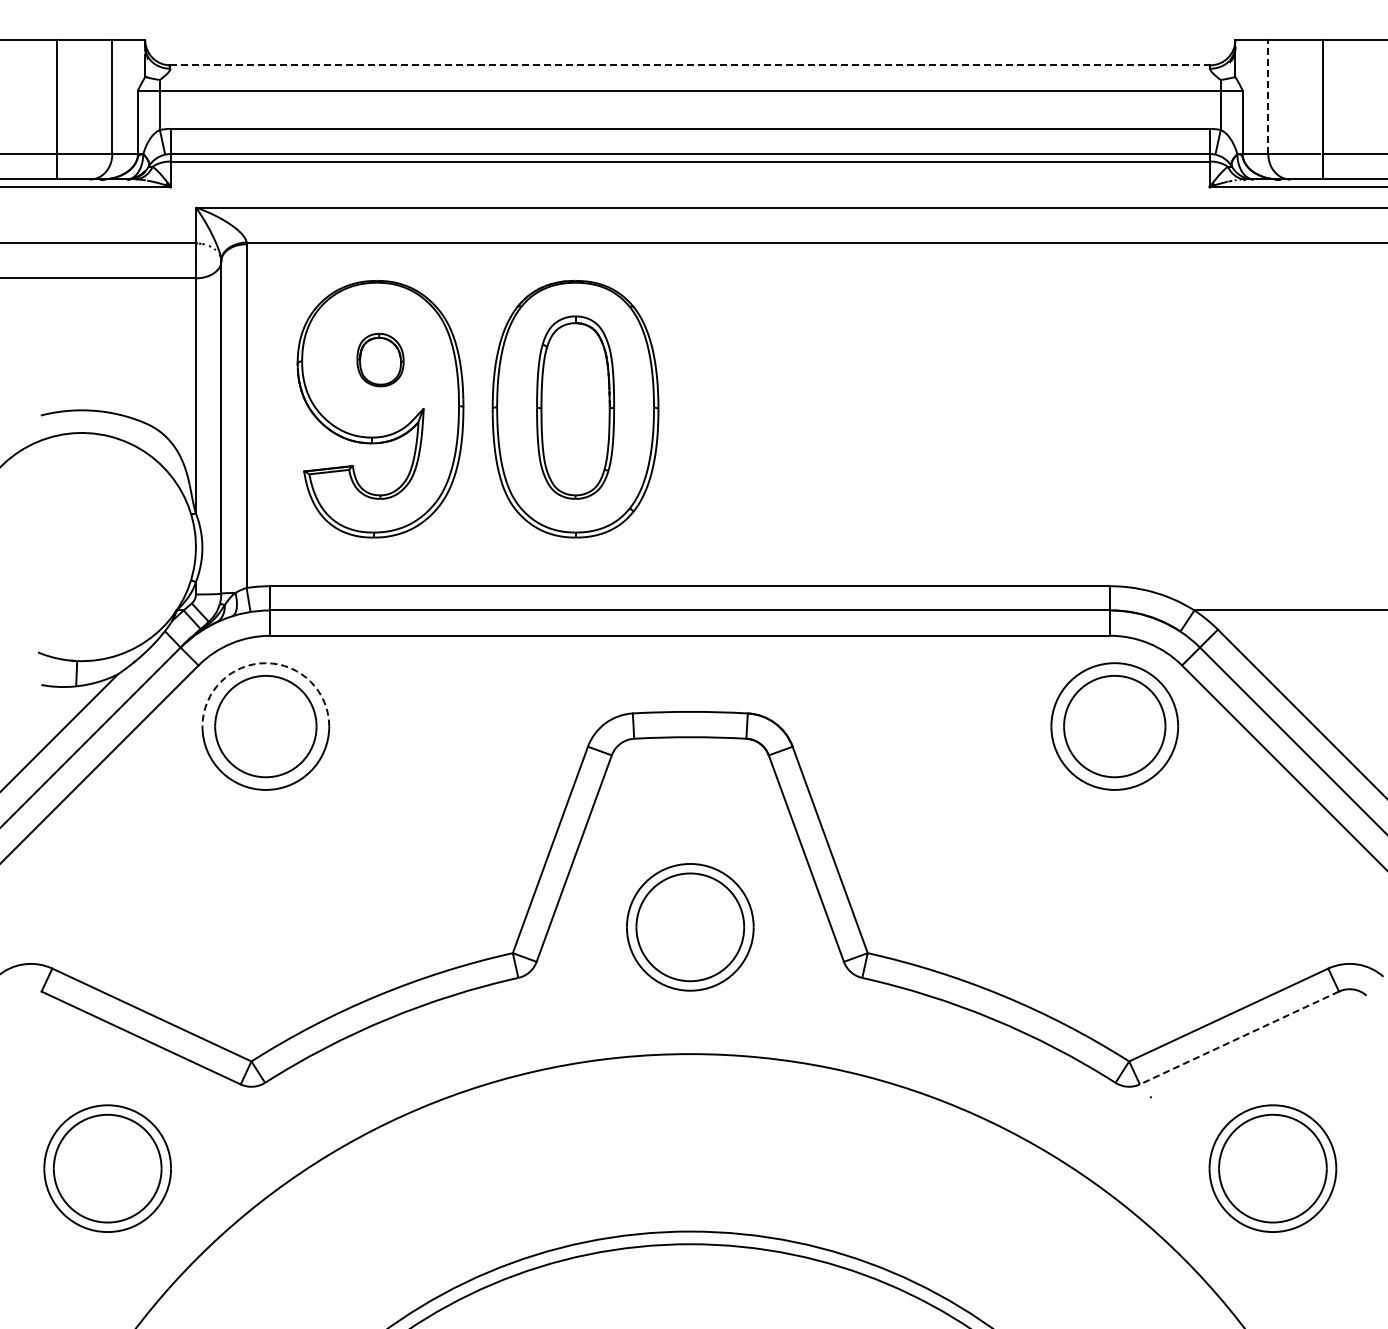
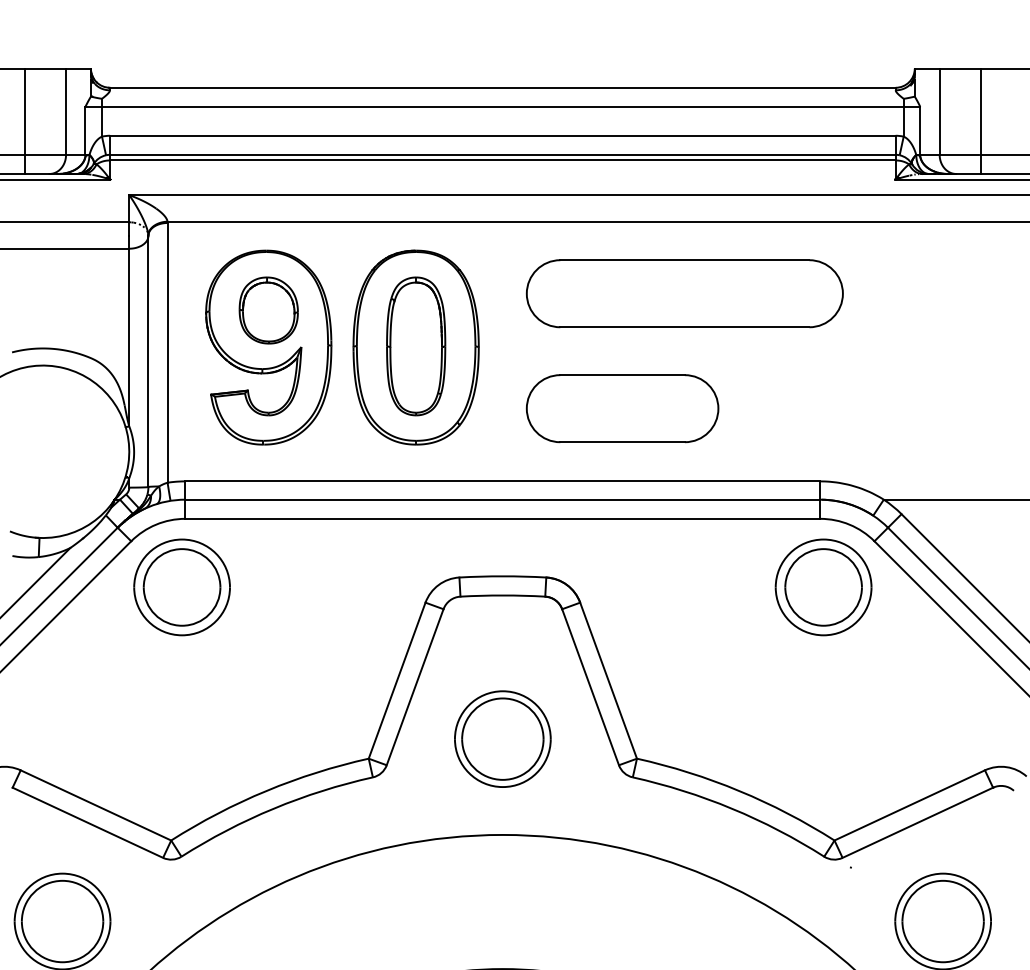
line: (690, 65) -> (502, 87), dashed -> solid
line: (1268, 96) -> (939, 111), dashed -> solid
part: (931, 337) -> (685, 293), added
part: (380, 359) -> (268, 310), size x1.67
part: (848, 489) -> (622, 408), added
arc: (265, 663) -> (181, 539), dashed -> solid
line: (1239, 1038) -> (917, 823), dashed -> solid

